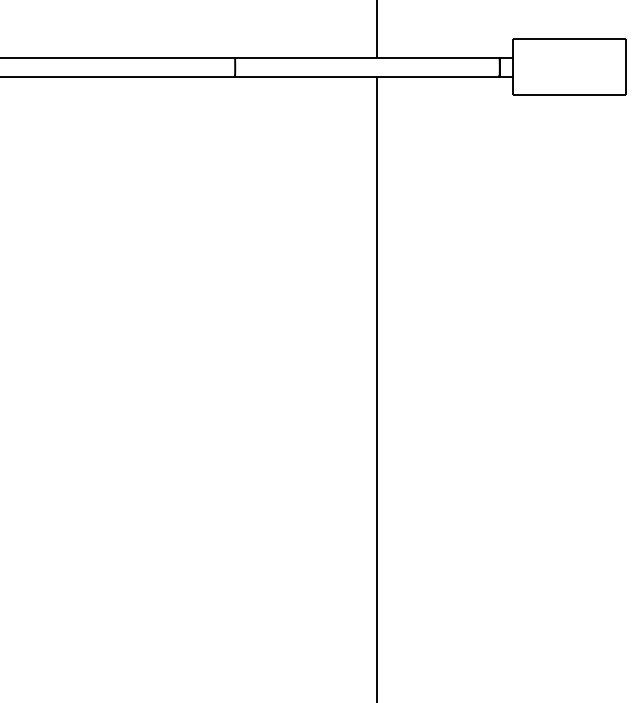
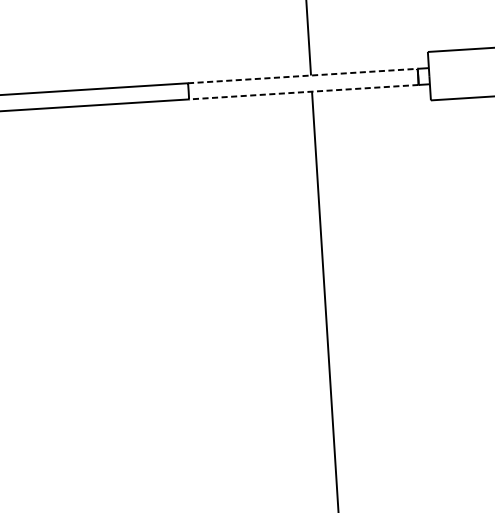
line: (367, 57) -> (302, 75), solid -> dashed
line: (366, 76) -> (303, 92), solid -> dashed

